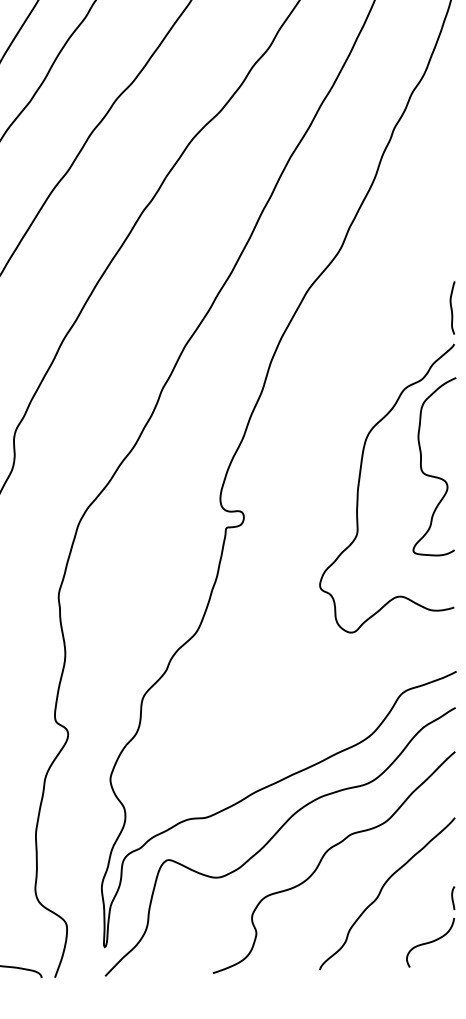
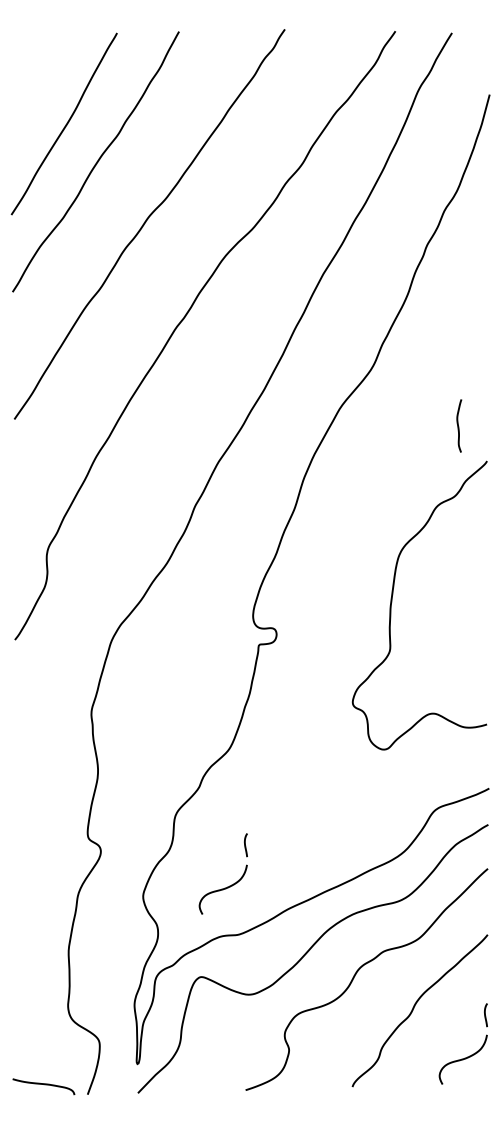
curve: (451, 307) -> (458, 425), moved
curve: (433, 475) -> (466, 592), removed
part: (196, 768) -> (229, 885), added

